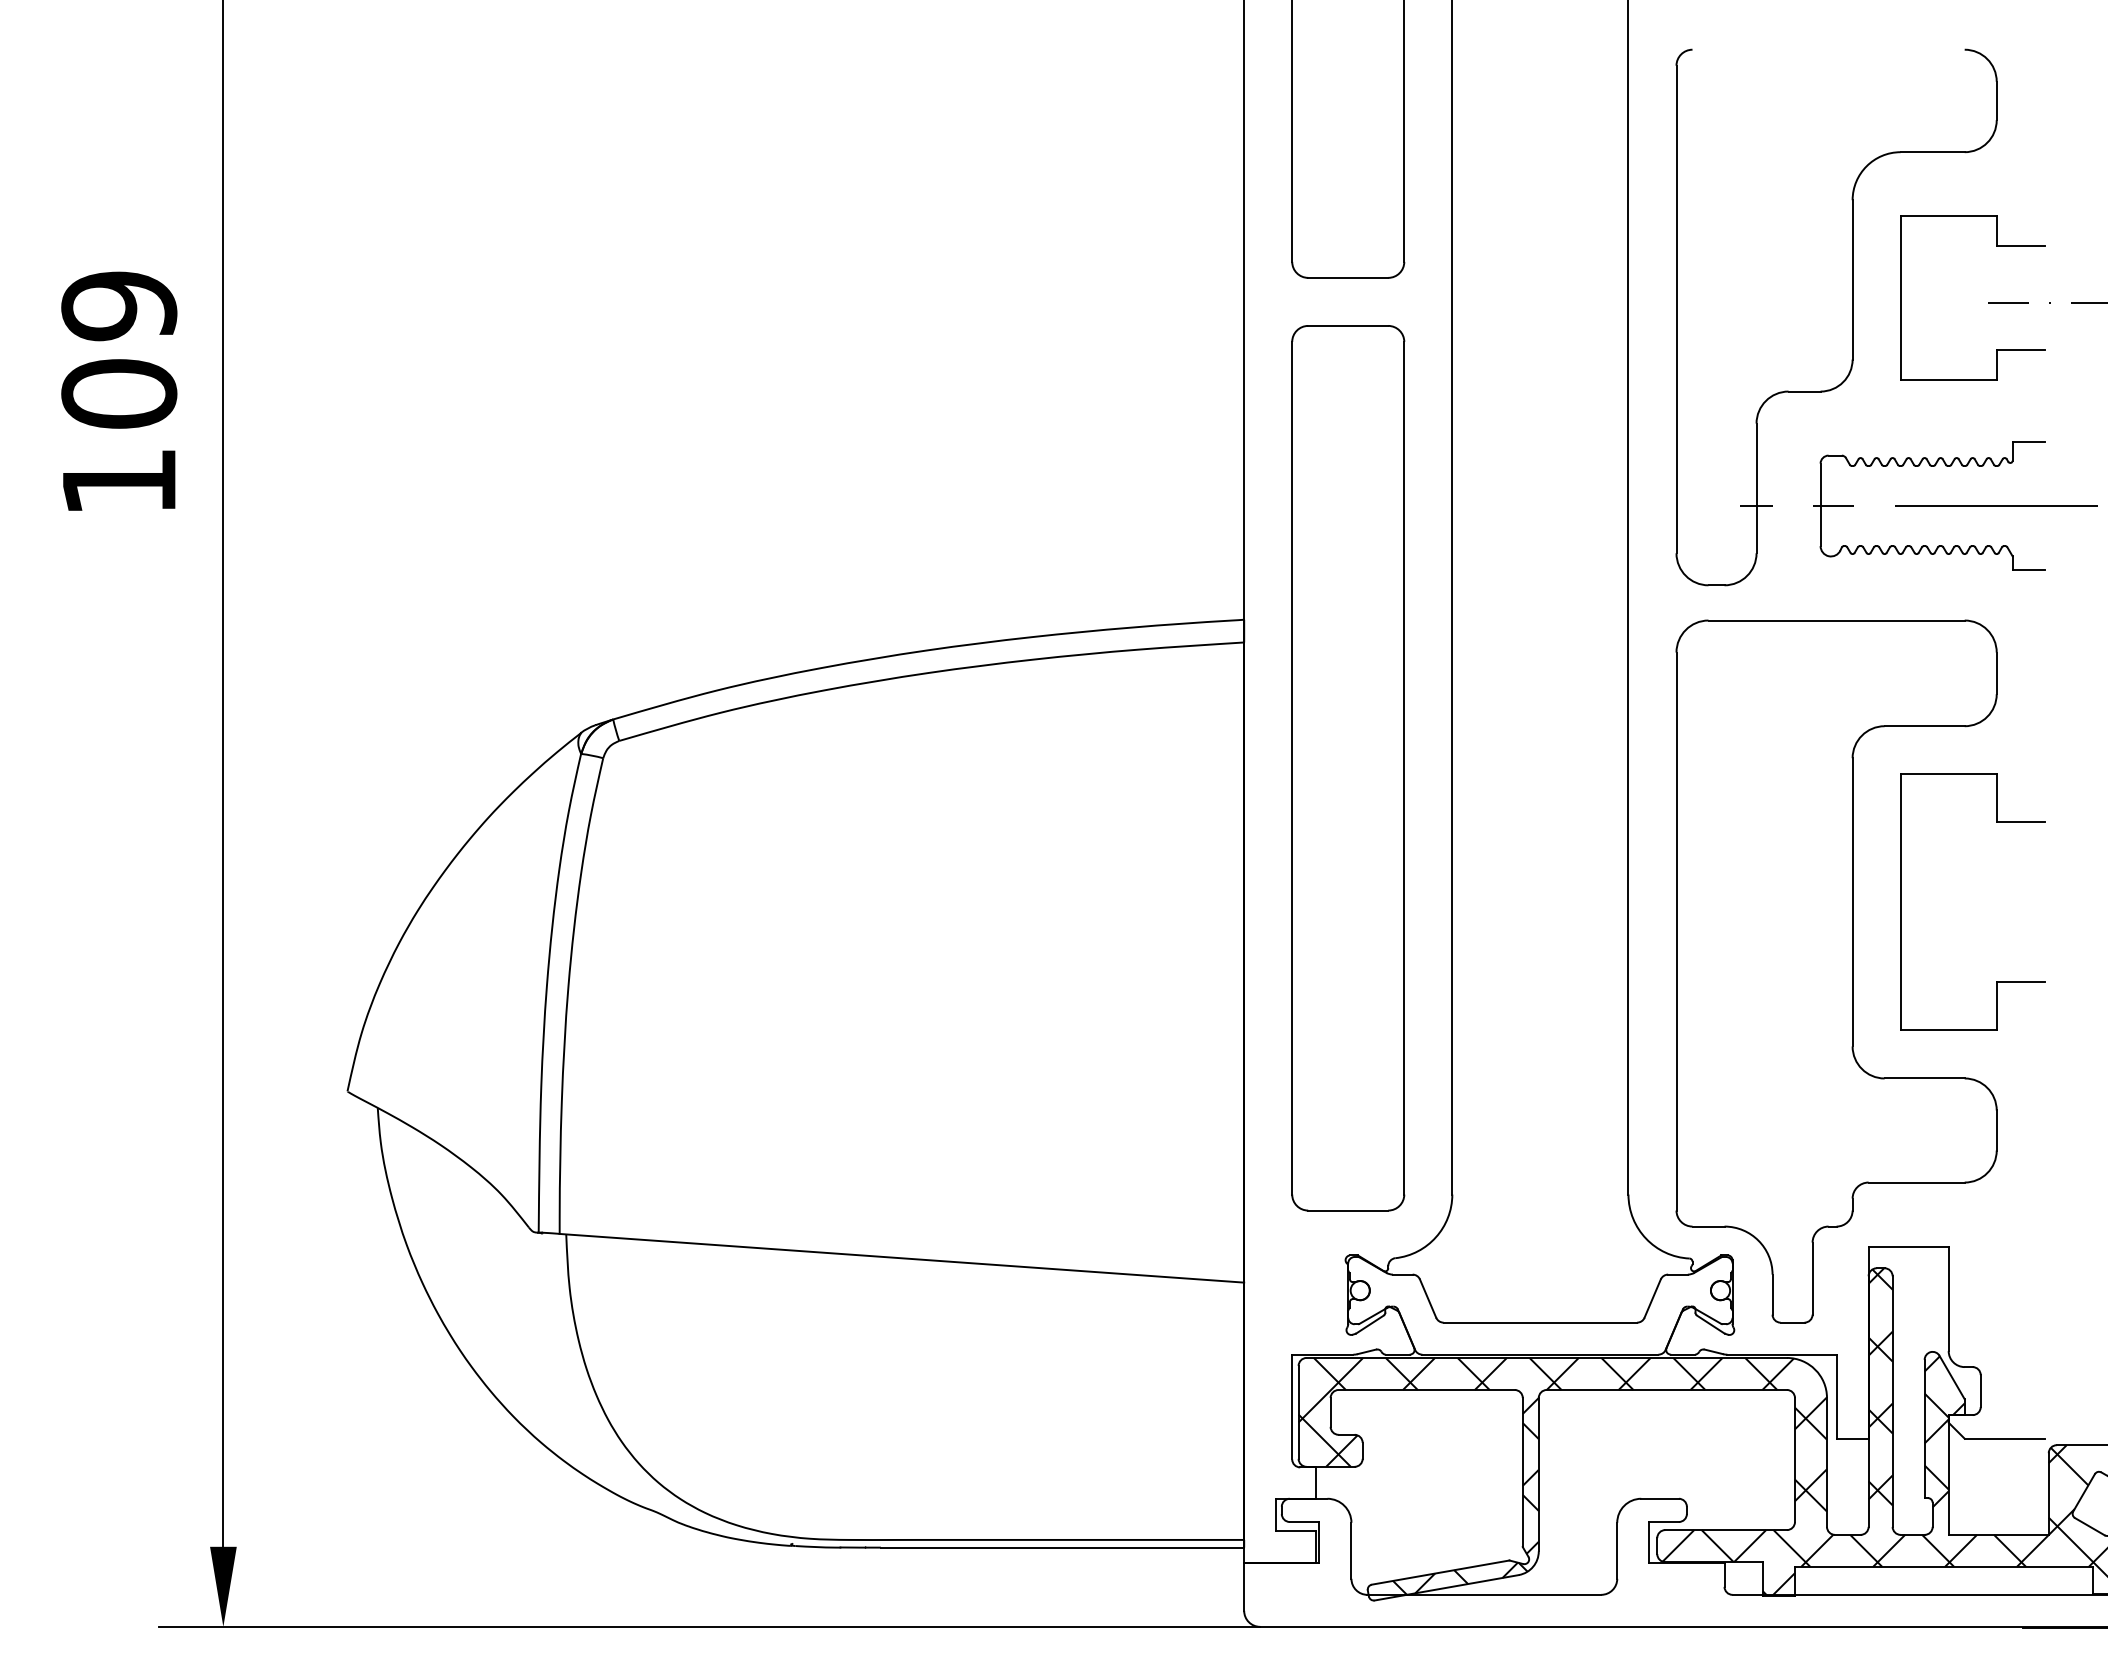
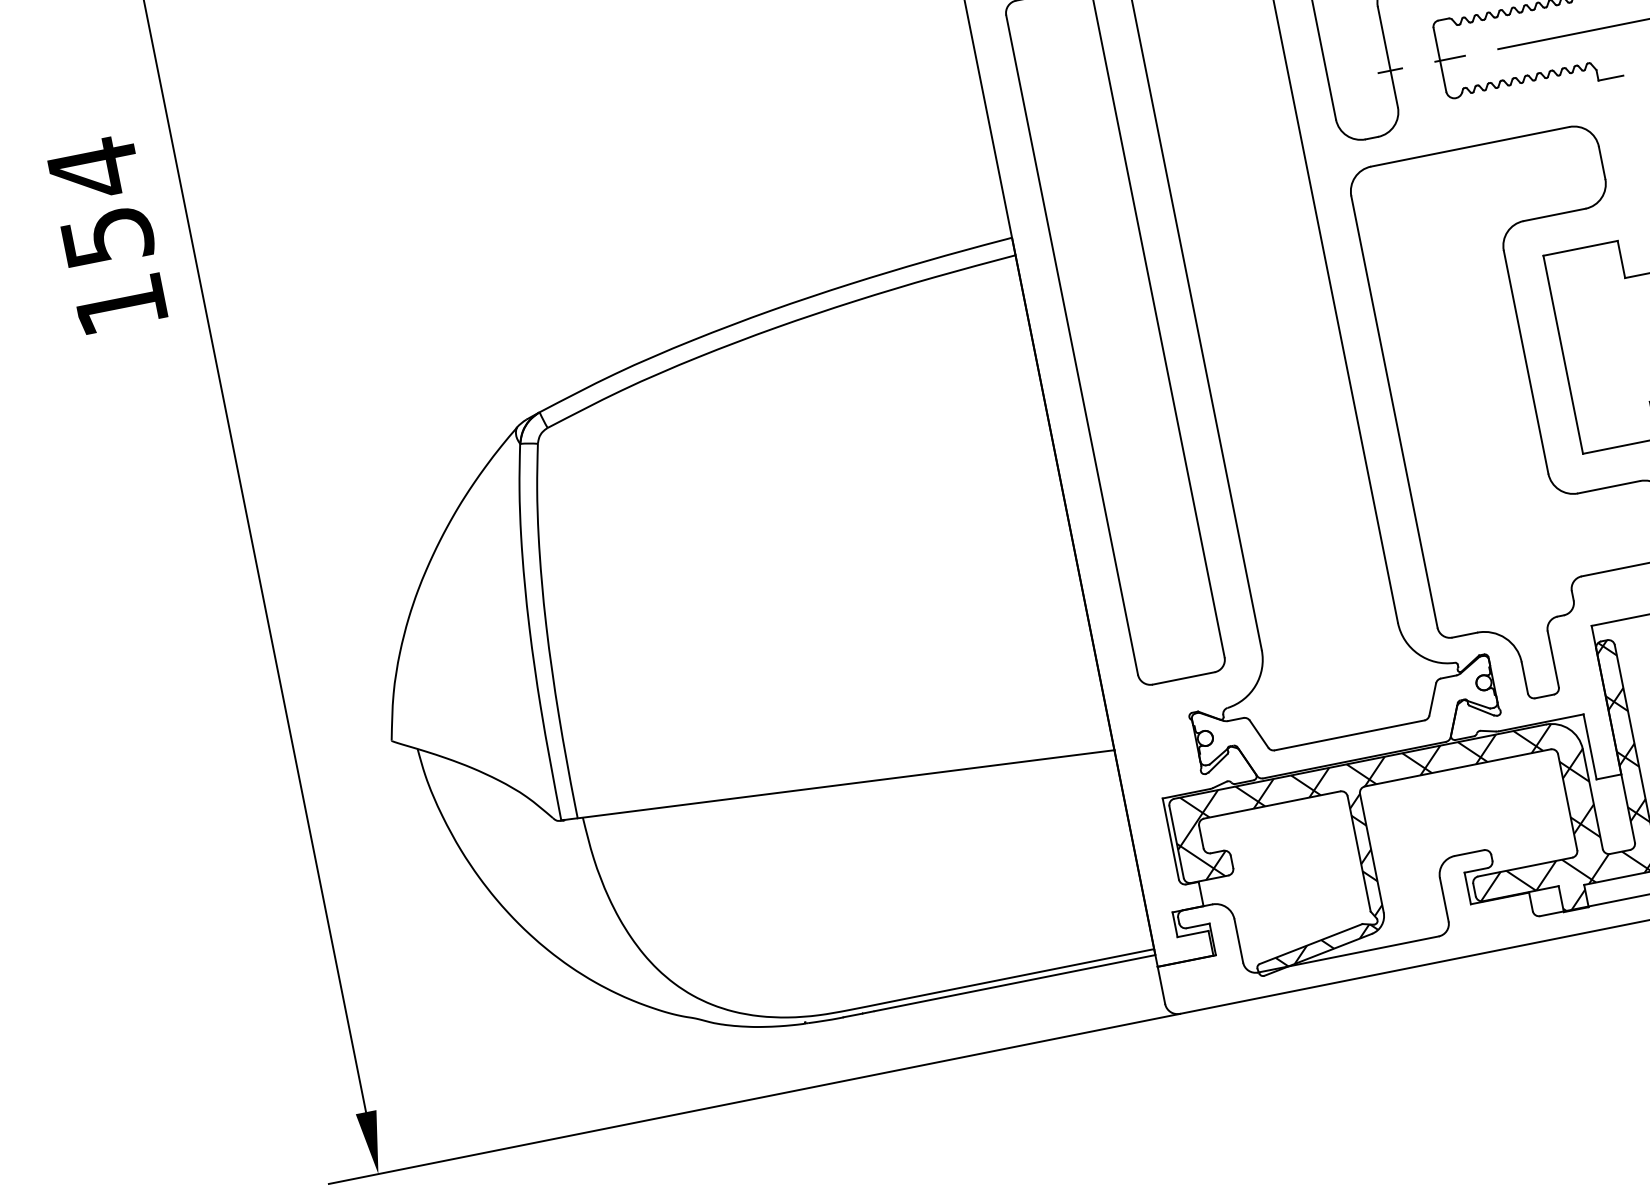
text: (119, 348) -> (100, 201), 109 -> 154

